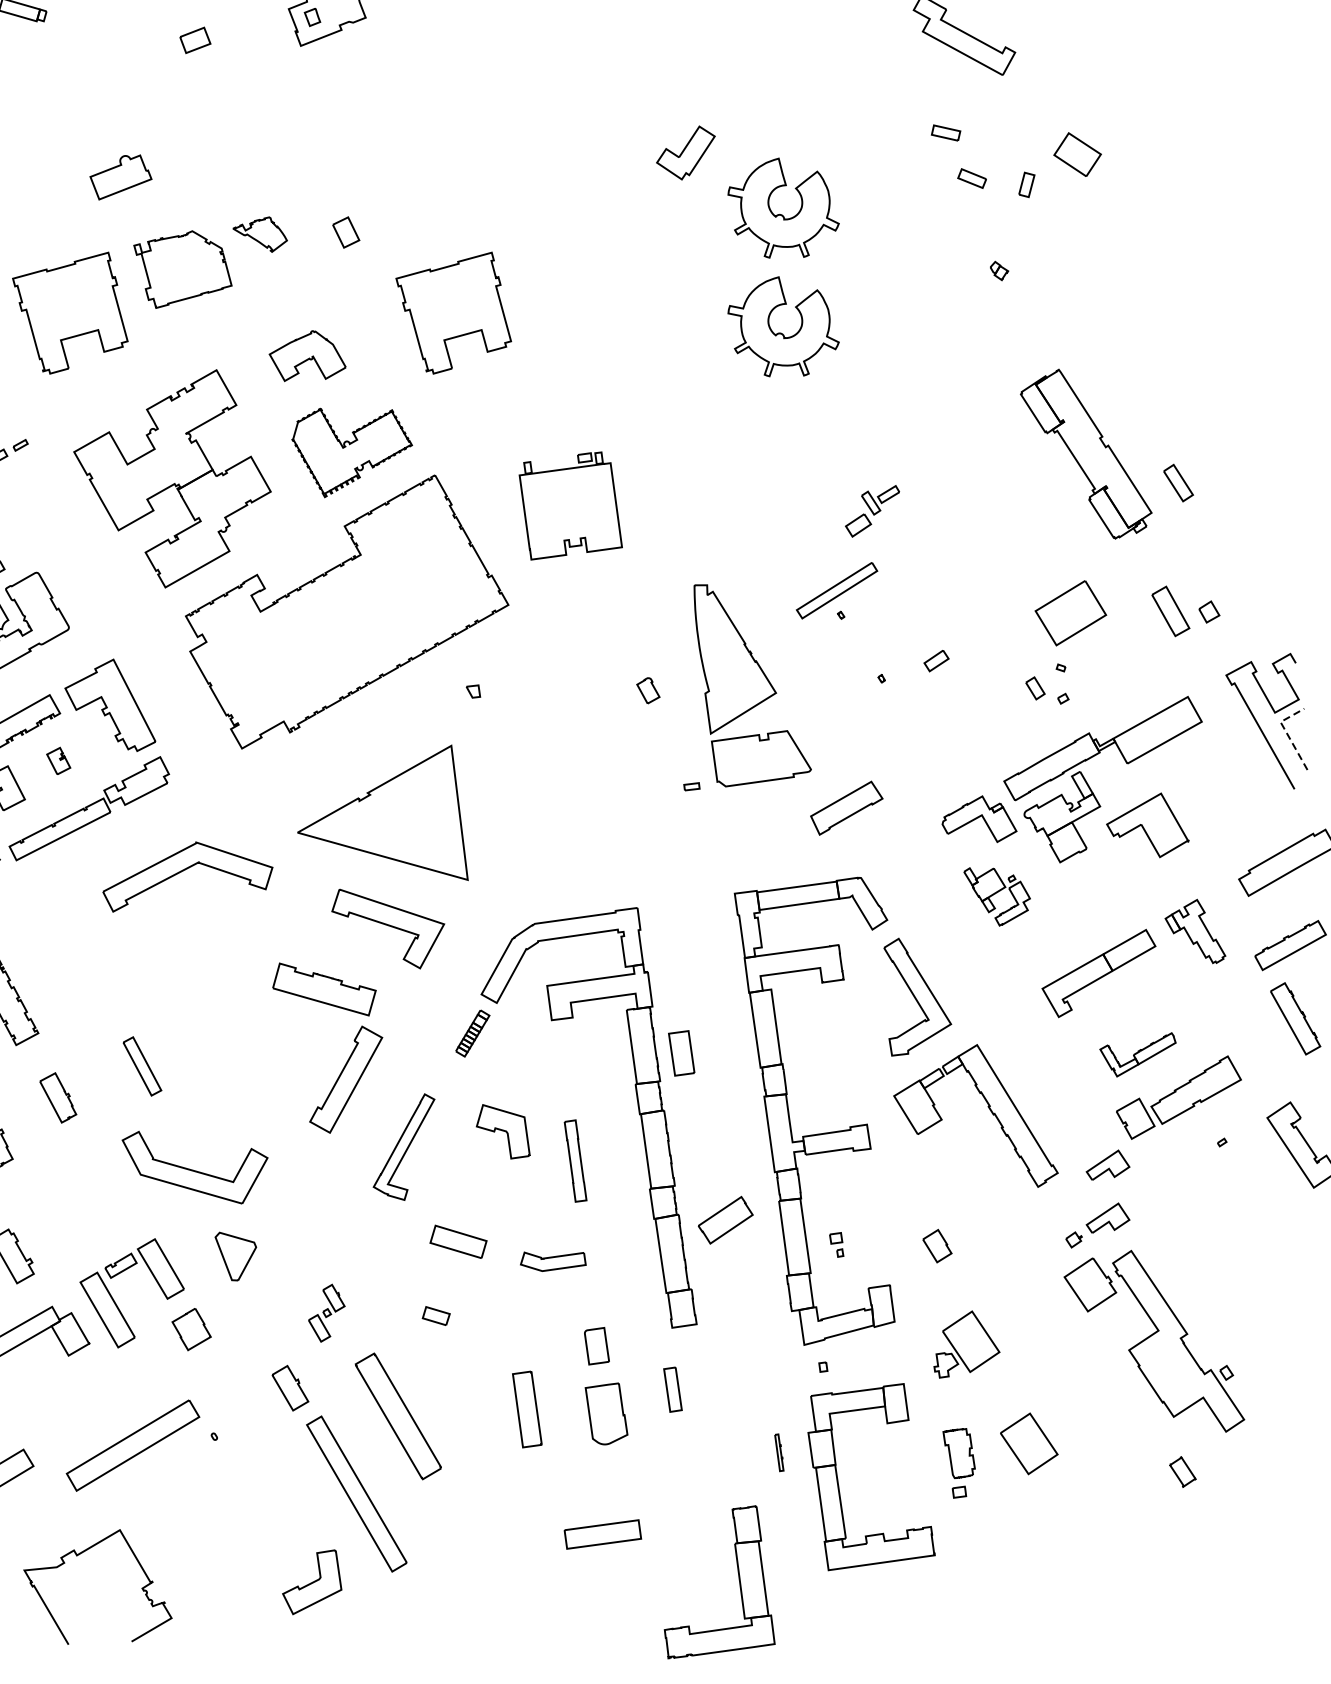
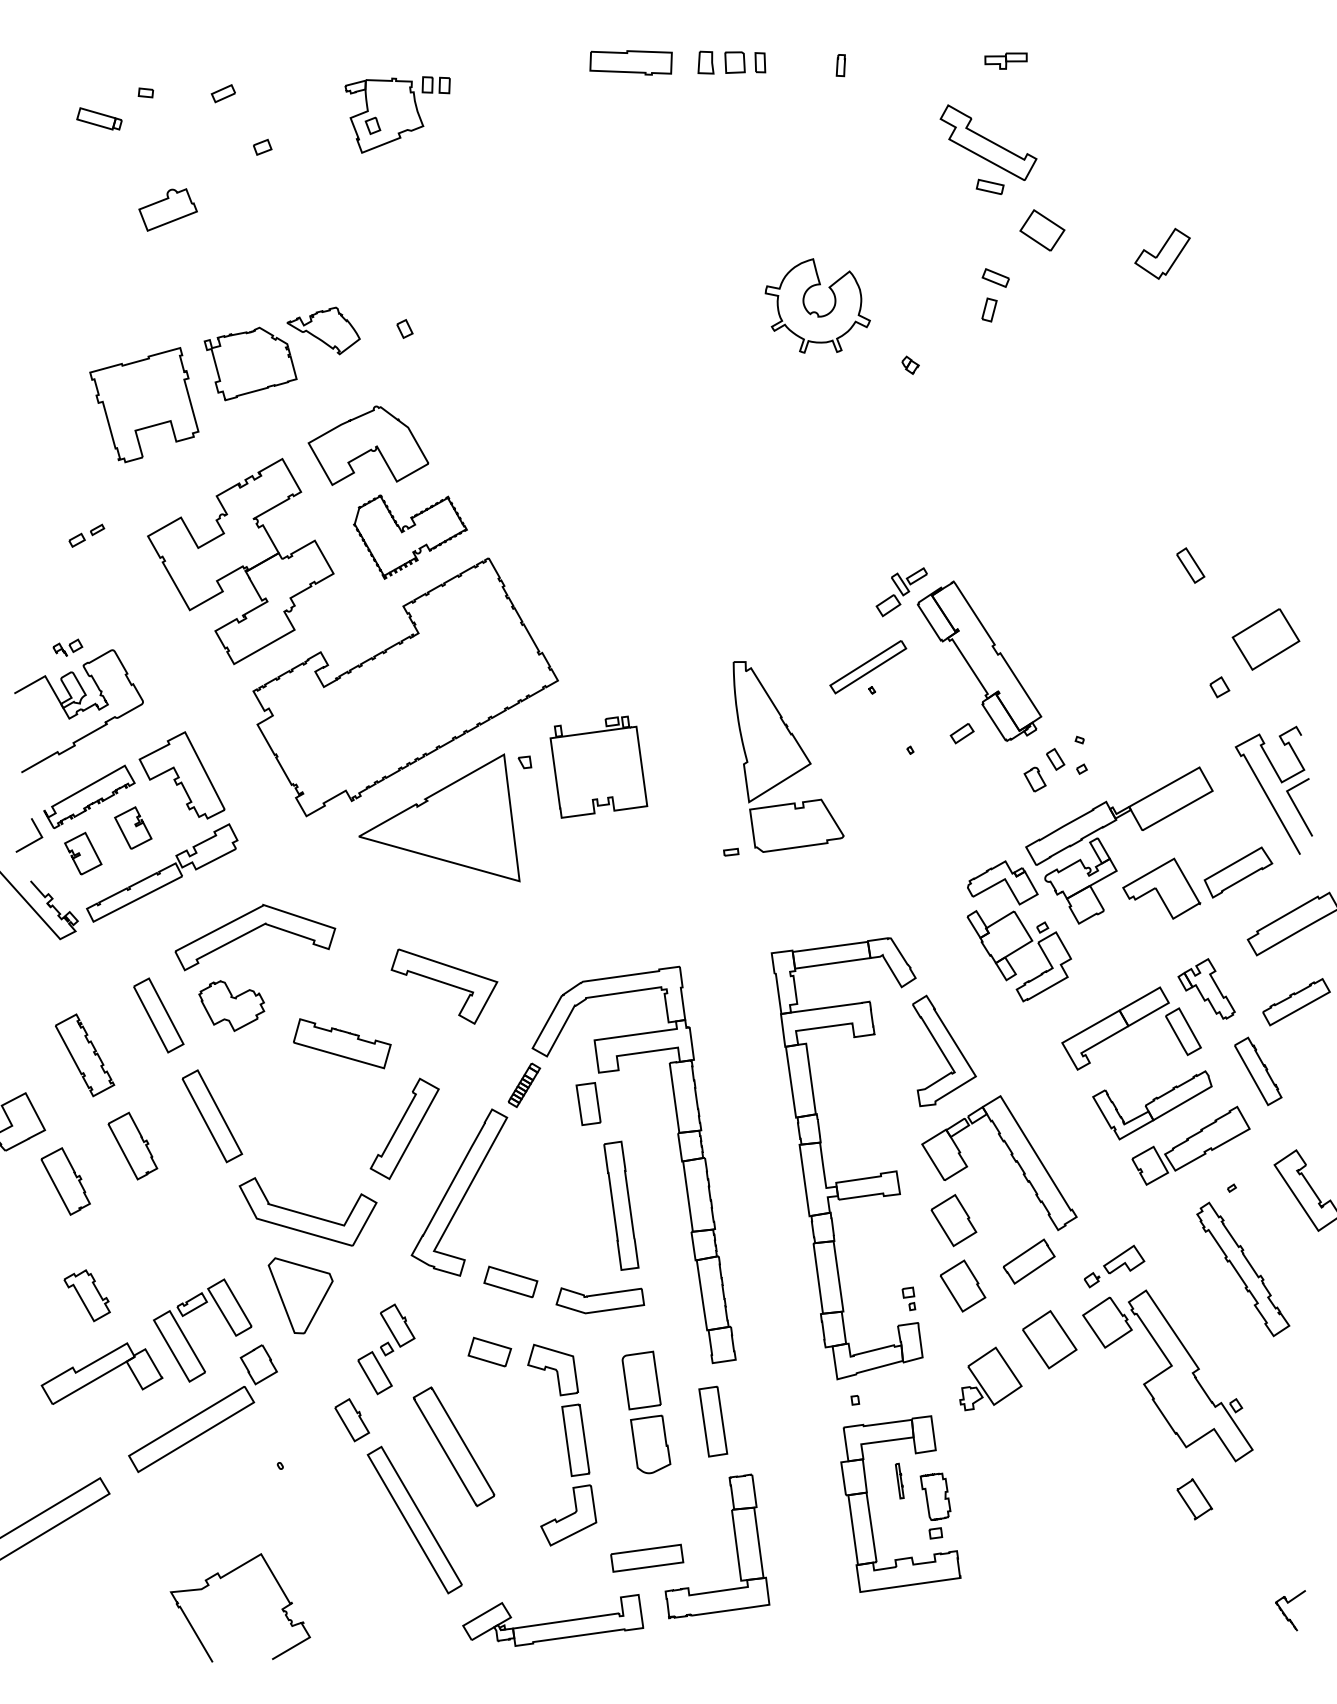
part: (195, 39) -> (262, 146), size x0.62
part: (945, 132) -> (989, 186), moved
part: (685, 152) -> (1162, 253), moved
part: (1077, 154) -> (1042, 230), moved
part: (120, 176) -> (167, 209), moved
part: (1026, 184) -> (989, 309), moved
part: (345, 232) -> (404, 328), size x0.62
part: (260, 234) -> (323, 330), size x1.43
part: (999, 270) -> (910, 364), moved
part: (453, 313) -> (506, 405), removed
part: (782, 332) -> (816, 423), removed
part: (307, 355) -> (368, 445), size x1.67
part: (1086, 453) -> (979, 660), moved
part: (570, 505) -> (598, 766), moved
part: (1170, 611) -> (1183, 1031), moved
part: (1070, 613) -> (1265, 639), moved
part: (647, 690) -> (1034, 779), moved
line: (1286, 732) -> (1292, 801), dashed -> solid
part: (58, 760) -> (133, 827), size x1.67
part: (846, 808) -> (1238, 872), moved
part: (382, 812) -> (439, 817), moved
part: (997, 897) -> (1019, 956), size x1.67
part: (162, 949) -> (231, 1005), added
part: (85, 959) -> (158, 1015), added
part: (324, 989) -> (342, 1043), moved
part: (1295, 1018) -> (1258, 1071), moved
part: (681, 1052) -> (588, 1103), moved
part: (1138, 1054) -> (1152, 1105), size x1.67
part: (142, 1066) -> (212, 1116), size x1.67
part: (57, 1097) -> (132, 1145), size x1.43
part: (502, 1131) -> (552, 1369), moved
part: (404, 1147) -> (459, 1192), size x1.67
part: (575, 1160) -> (621, 1205), size x1.67
part: (1108, 1165) -> (1124, 1209), removed
part: (194, 1167) -> (307, 1211), moved
part: (927, 1176) -> (953, 1220), added
part: (725, 1220) -> (1028, 1261), moved
part: (1234, 1228) -> (1243, 1269), added
part: (836, 1244) -> (908, 1298), moved
part: (936, 1245) -> (962, 1285), size x1.67
part: (235, 1256) -> (300, 1295), size x1.67
part: (553, 1261) -> (600, 1300), size x1.43
part: (326, 1313) -> (386, 1349), size x1.67
part: (435, 1315) -> (489, 1351), size x1.67
part: (596, 1346) -> (641, 1380), size x1.67
part: (673, 1389) -> (713, 1421), size x1.67
part: (1028, 1443) -> (1049, 1339), moved
part: (132, 1445) -> (191, 1429), moved
part: (779, 1452) -> (899, 1480), moved
part: (959, 1462) -> (935, 1505), moved
part: (1182, 1472) -> (1194, 1499), size x1.43
curve: (76, 1556) -> (220, 1579), moved
part: (311, 1582) -> (568, 1515), moved
part: (738, 1582) -> (735, 1546), moved
curve: (1278, 1592) -> (1285, 1613), added
part: (503, 1600) -> (553, 1620), added

